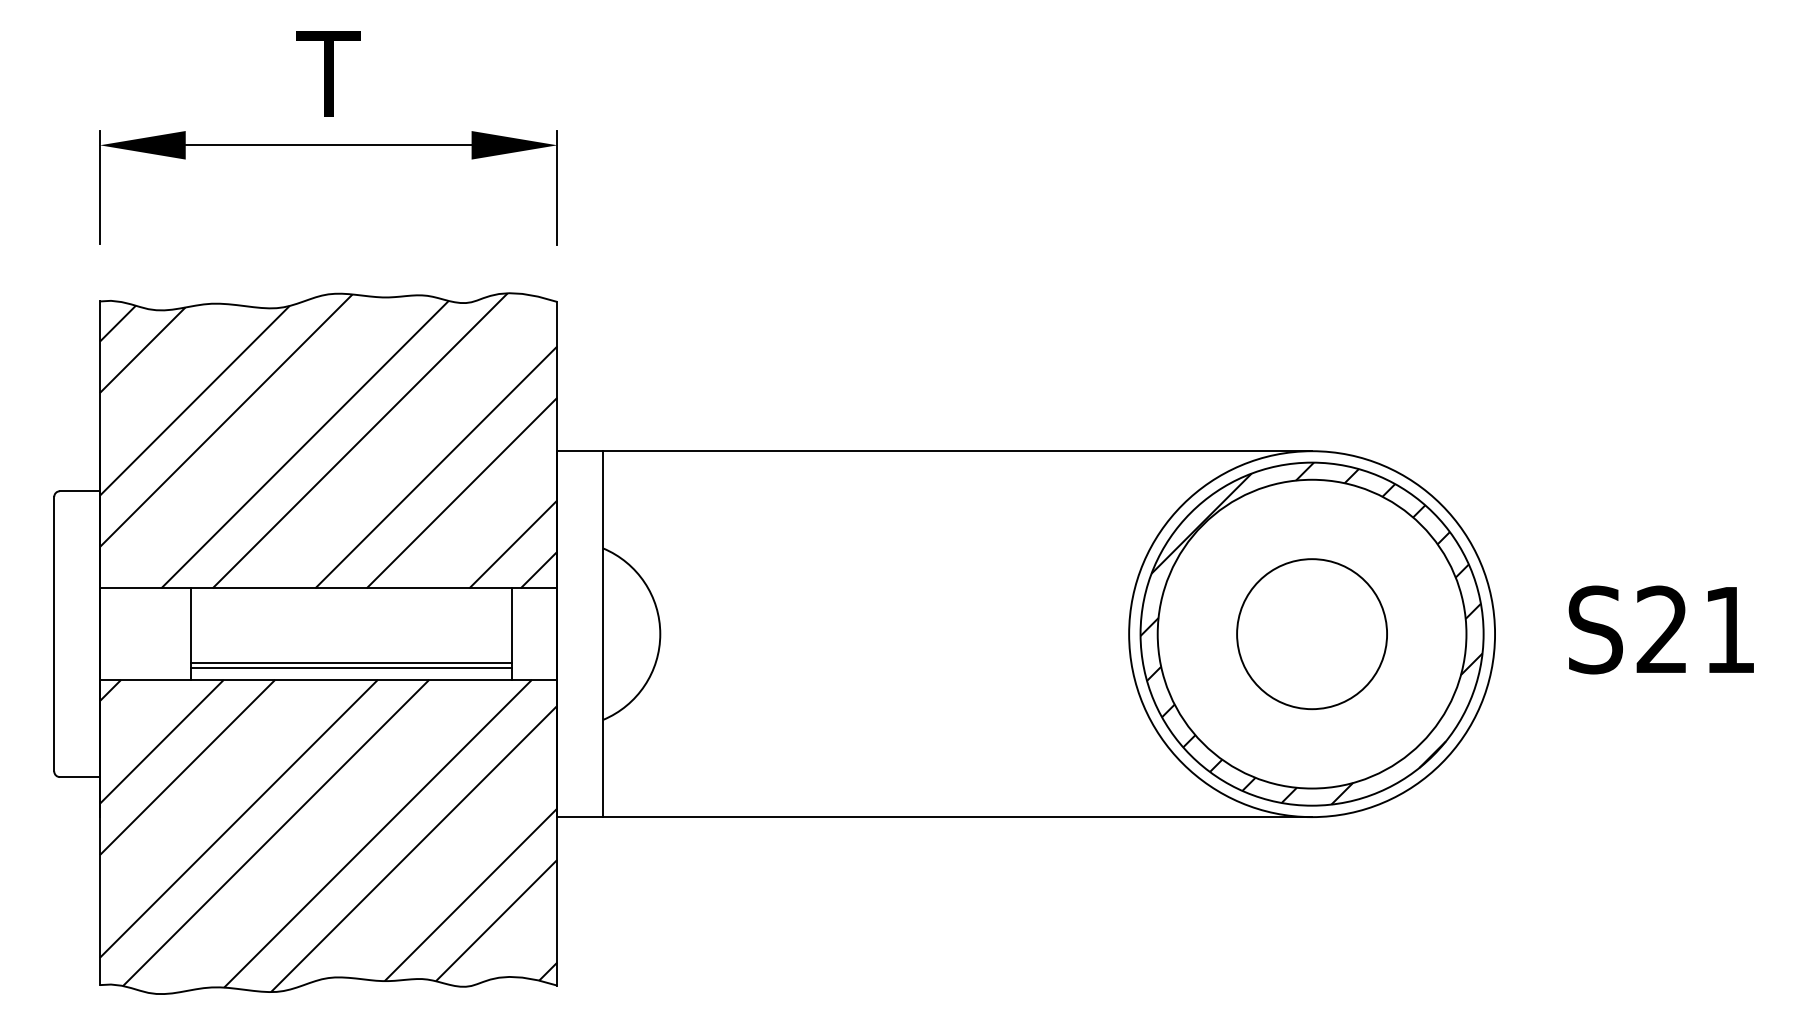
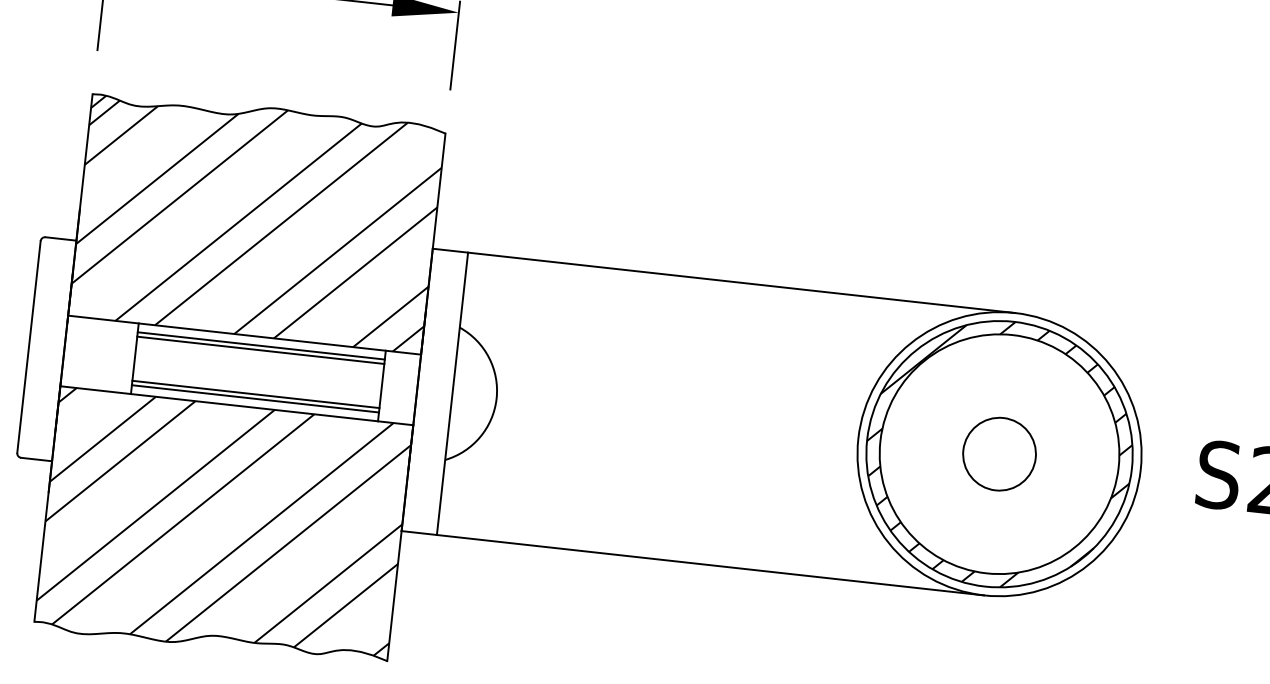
hatch: (108, 310) -> (98, 101), added
line: (351, 599) -> (261, 345), added
line: (351, 605) -> (260, 350), added
circle: (1311, 634) -> (999, 454), size x0.62

